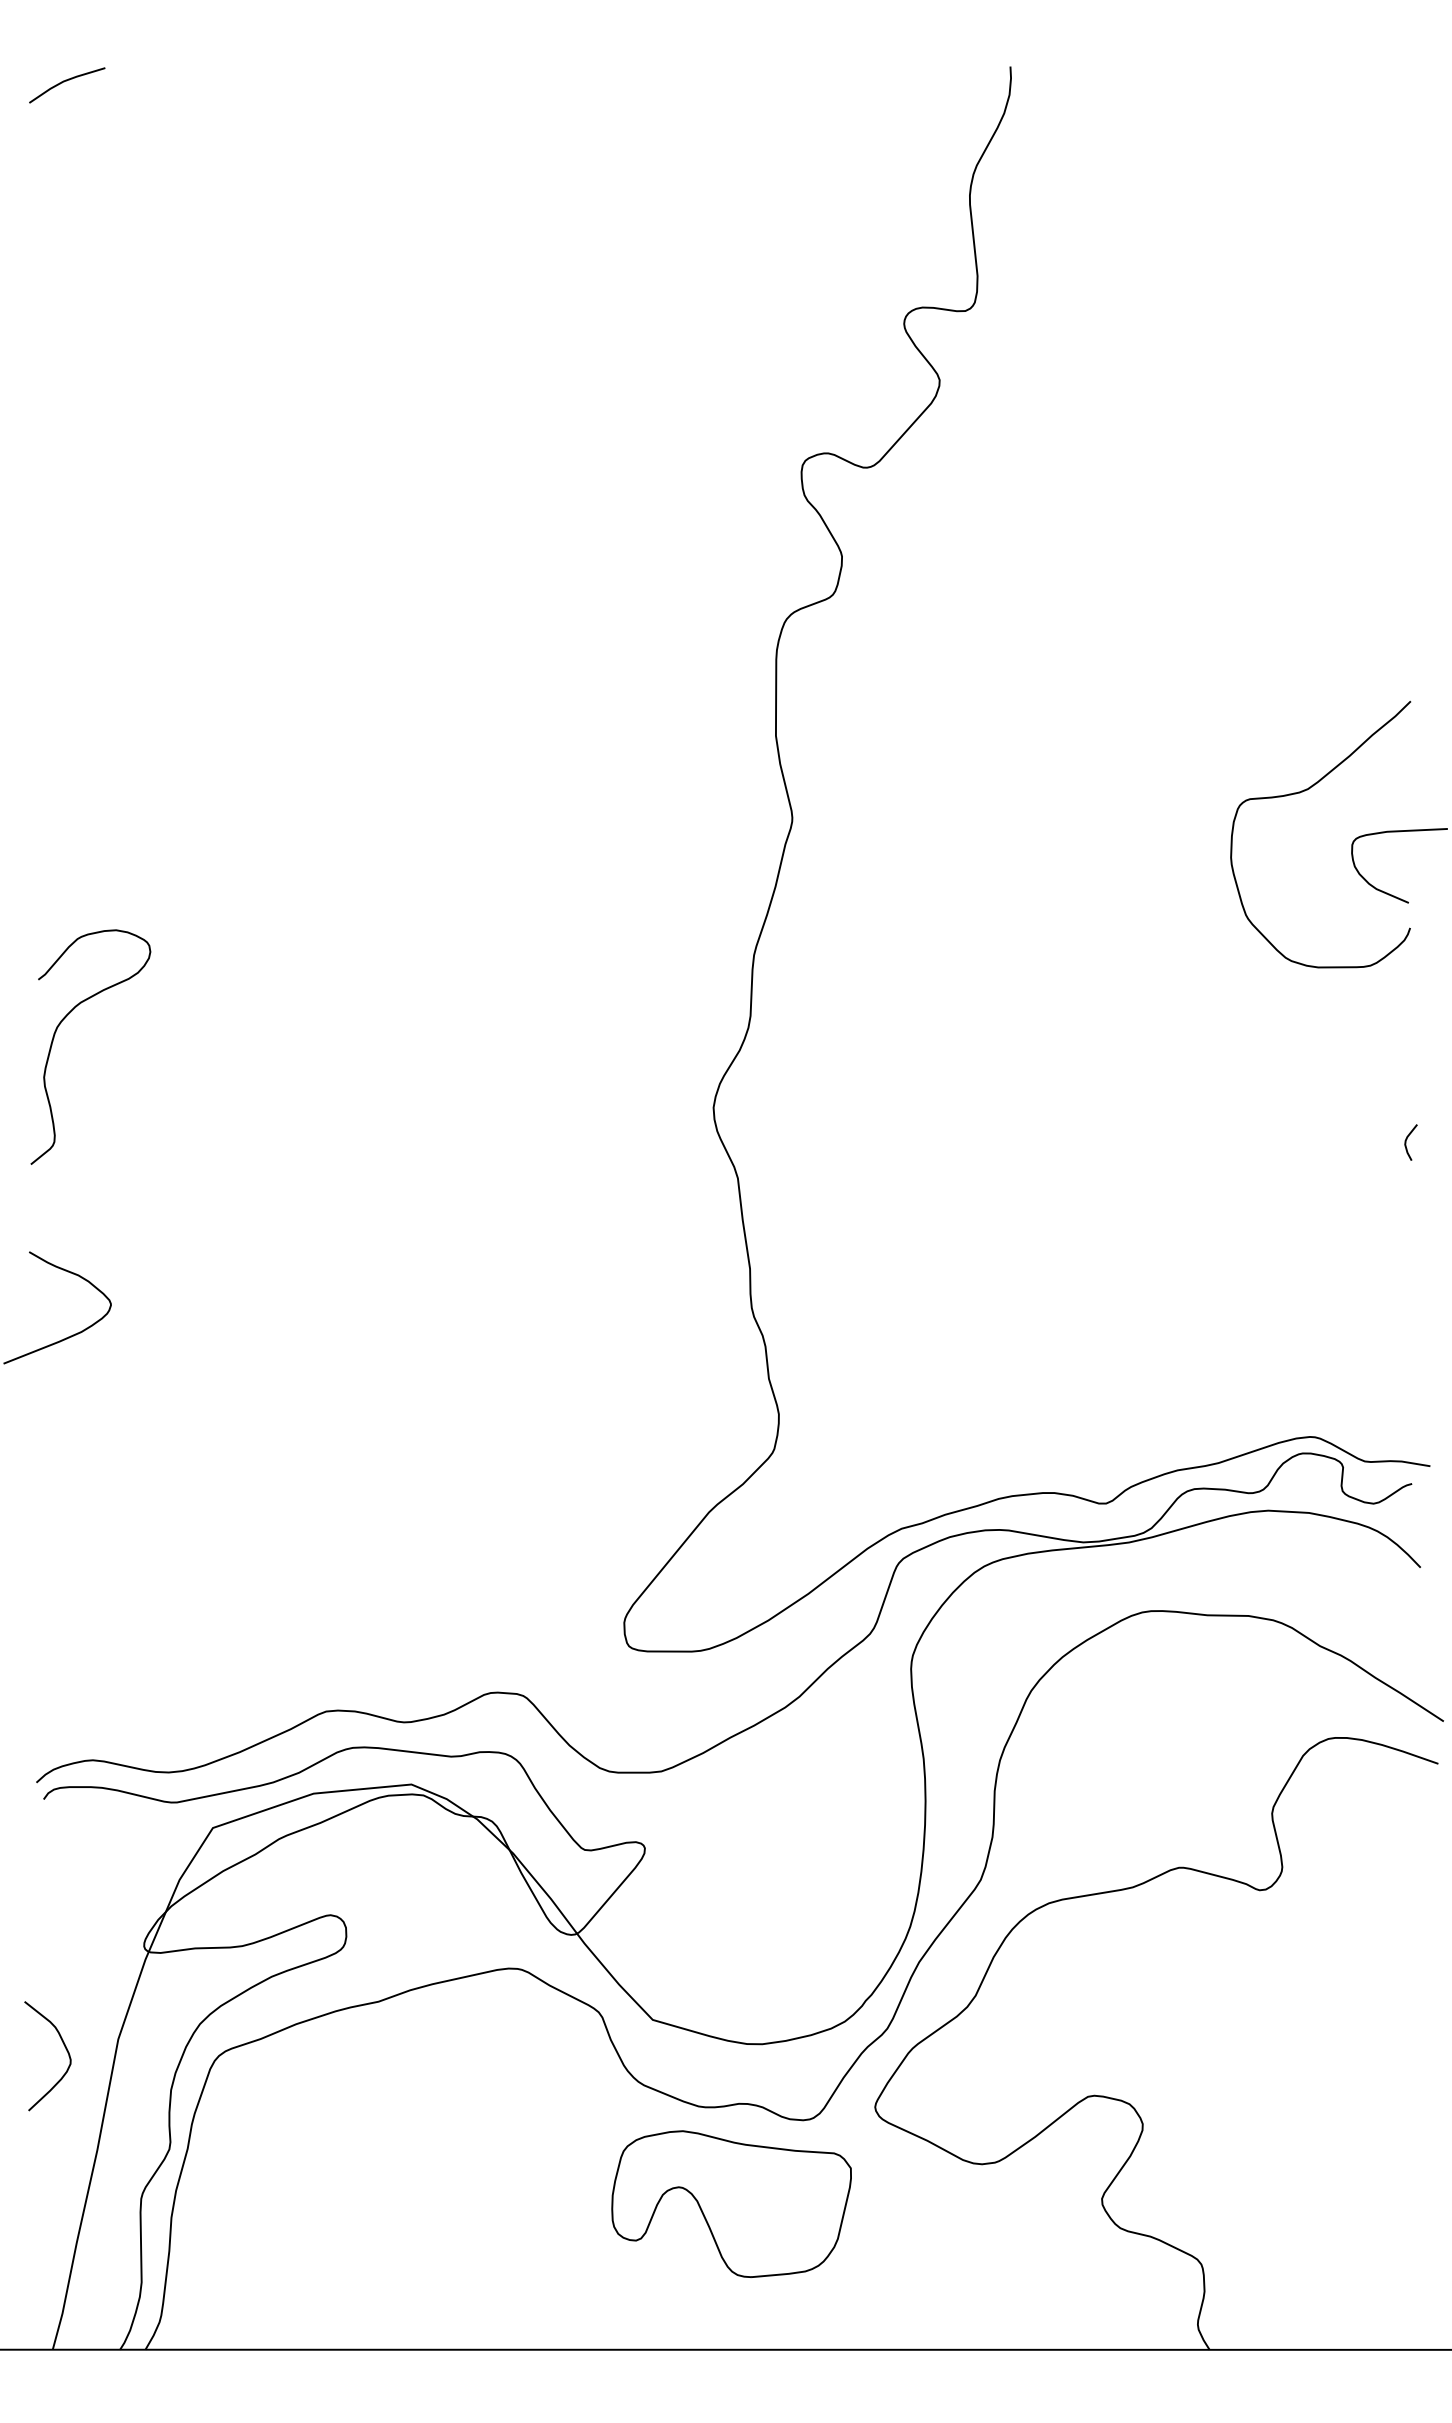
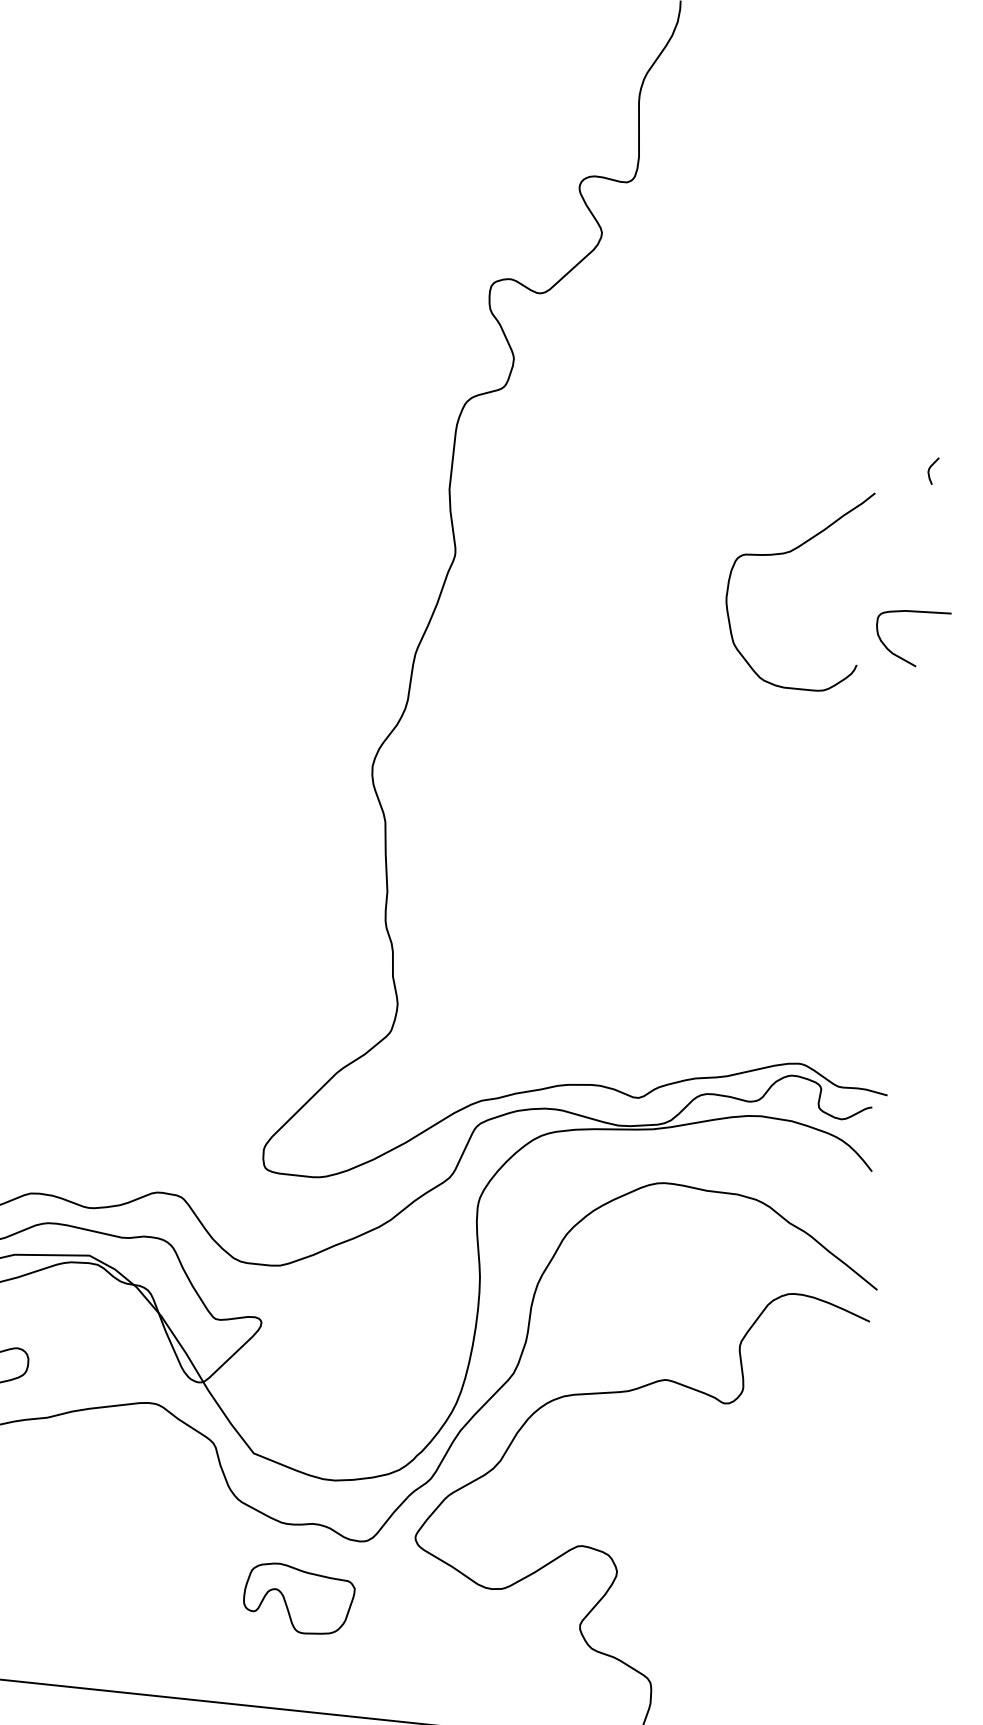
curve: (1305, 791) -> (788, 553), moved
curve: (1406, 1142) -> (929, 470), moved
part: (731, 2203) -> (298, 1598), size x0.6

